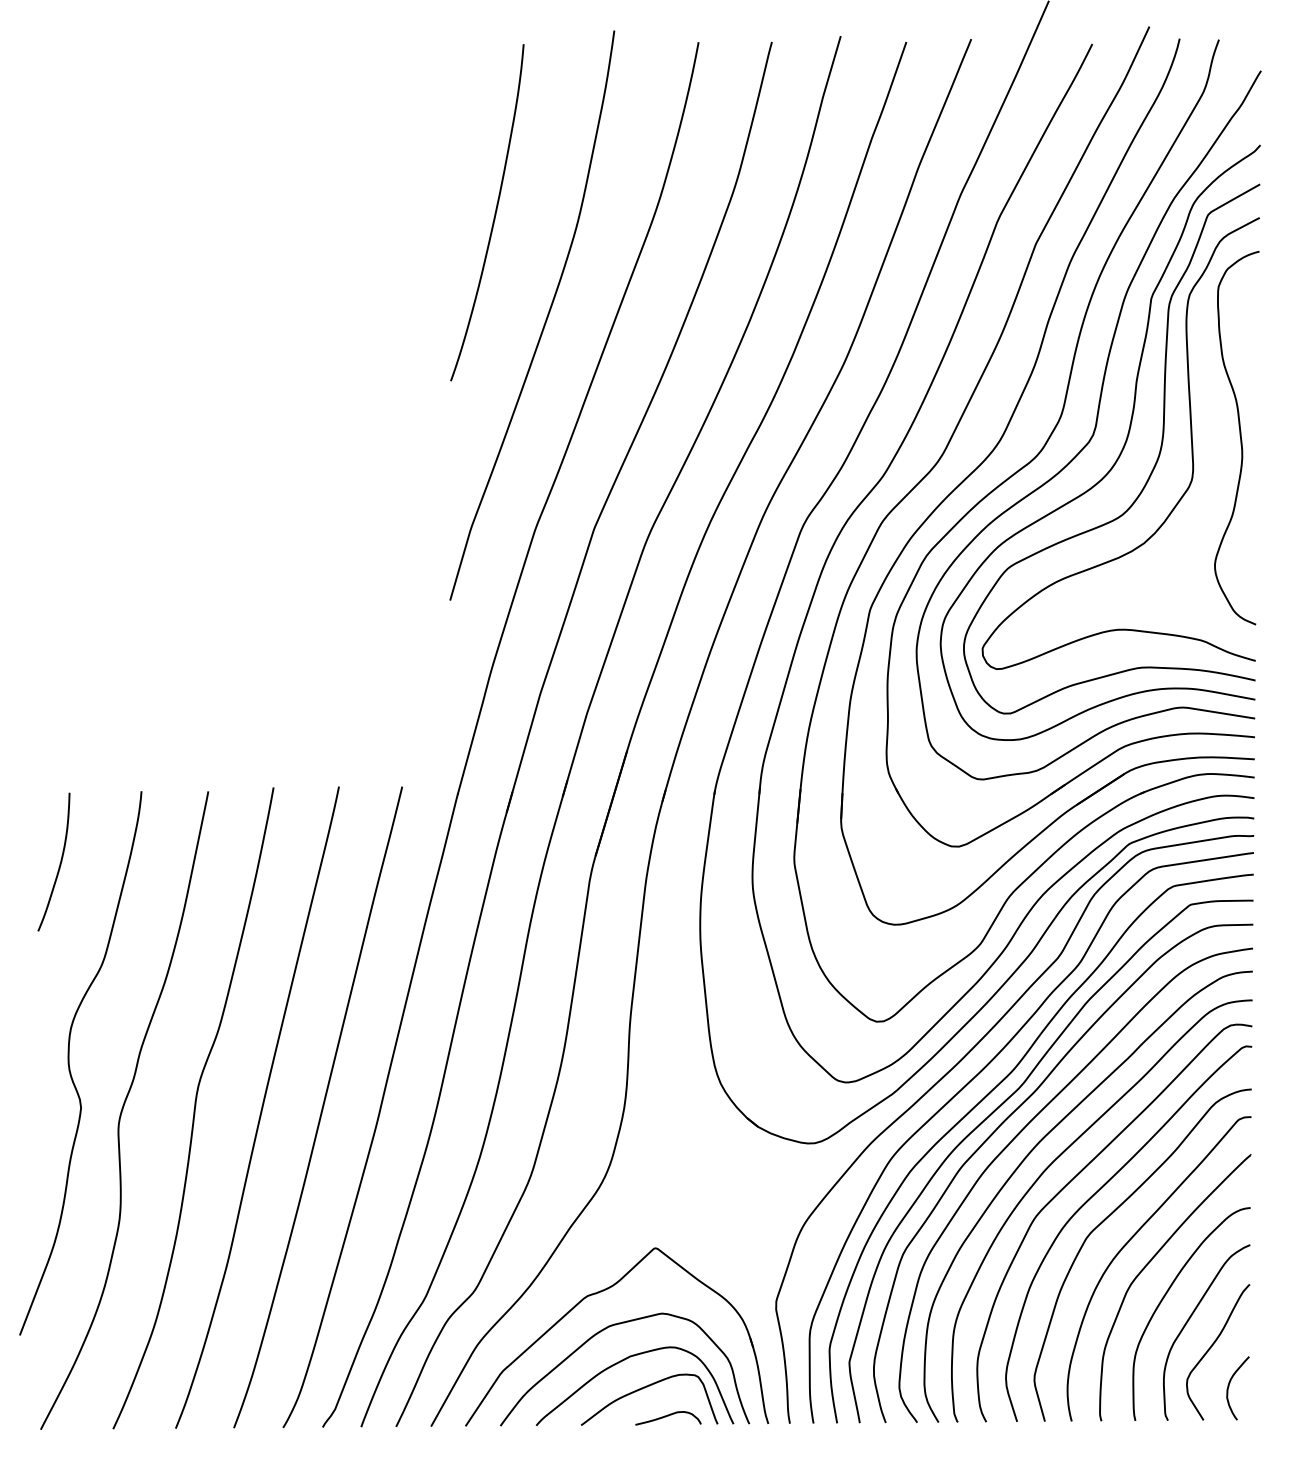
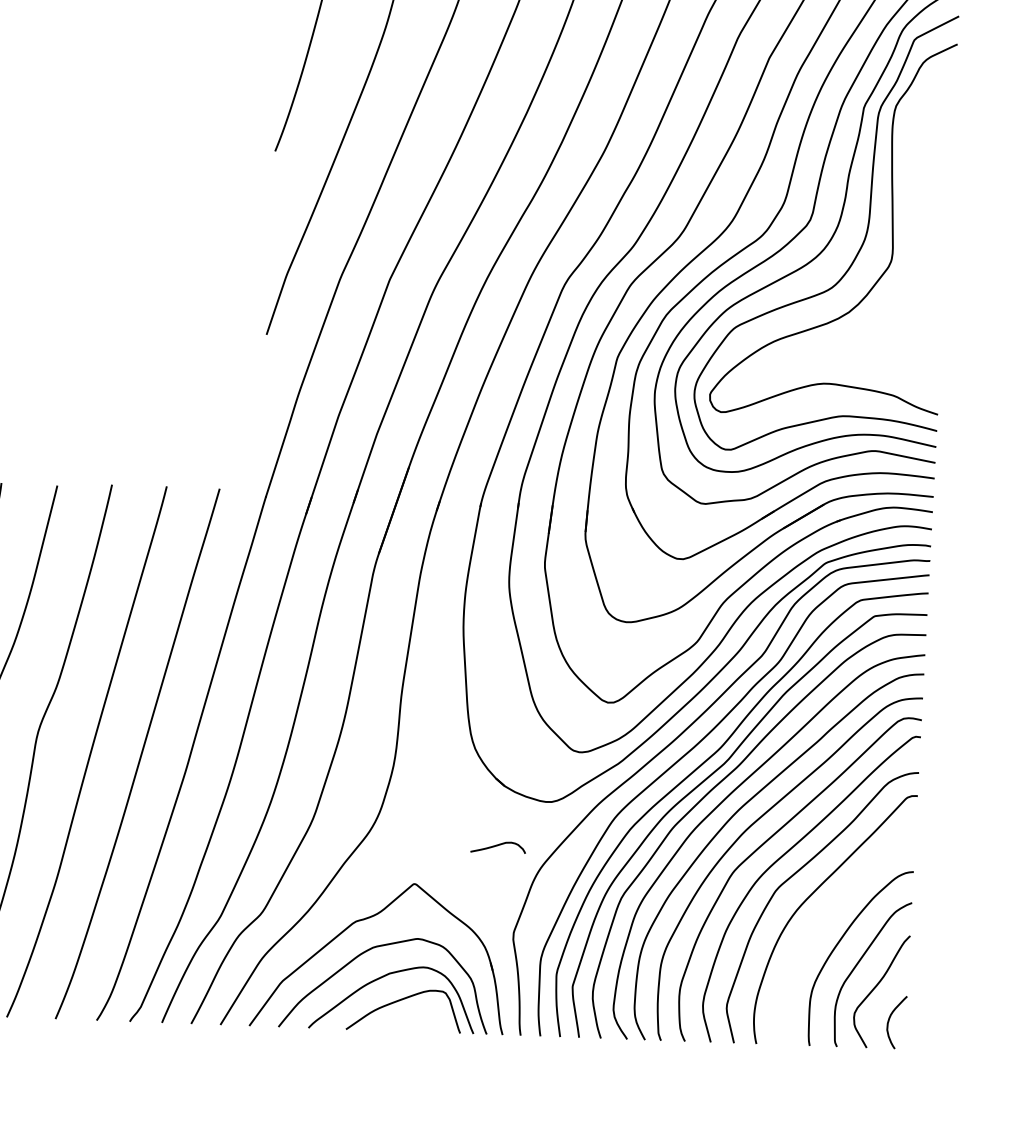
curve: (1239, 436) -> (932, 226), removed
curve: (1150, 1262) -> (828, 913), removed
curve: (668, 1416) -> (498, 845), moved

